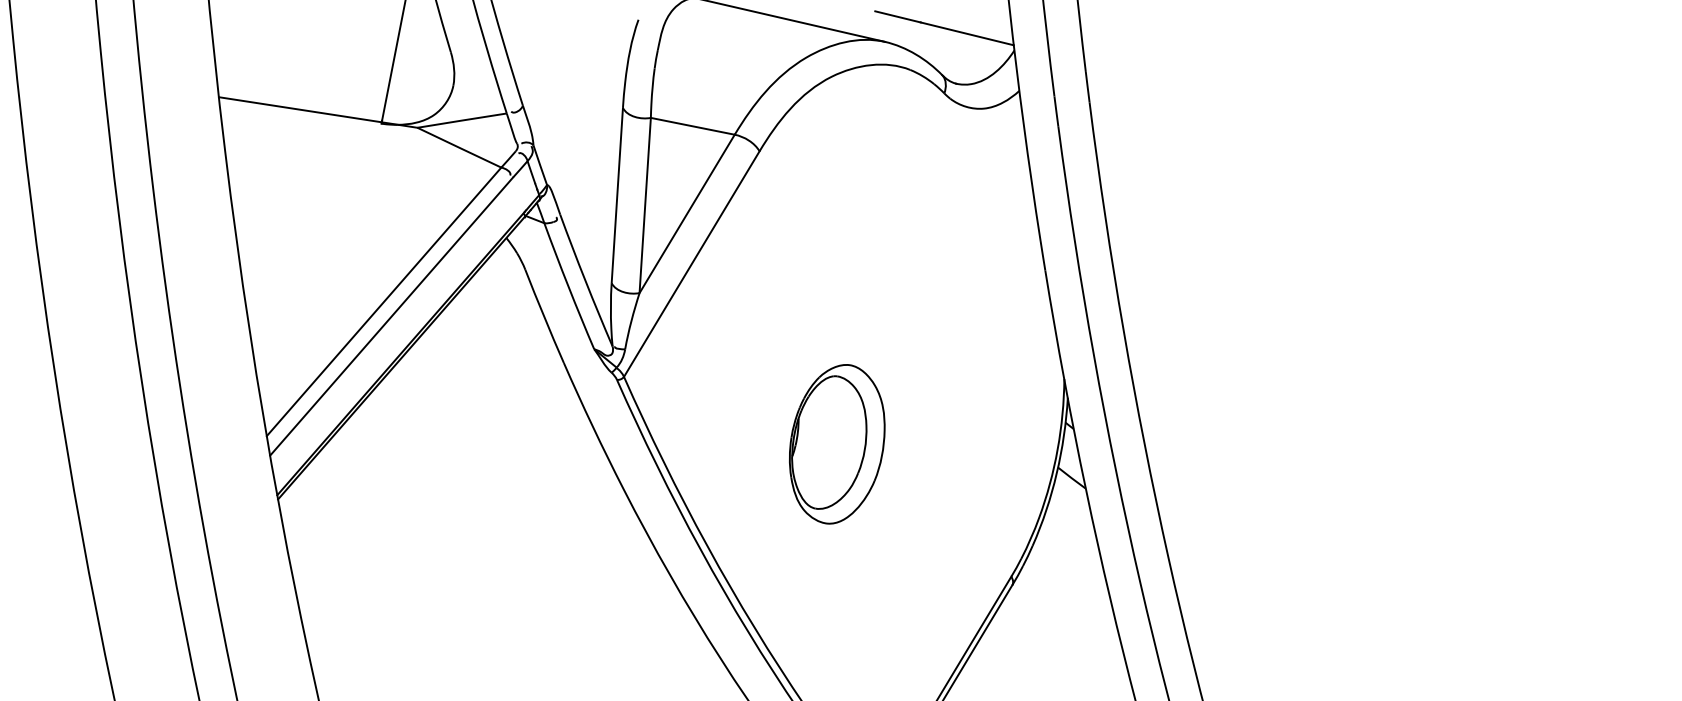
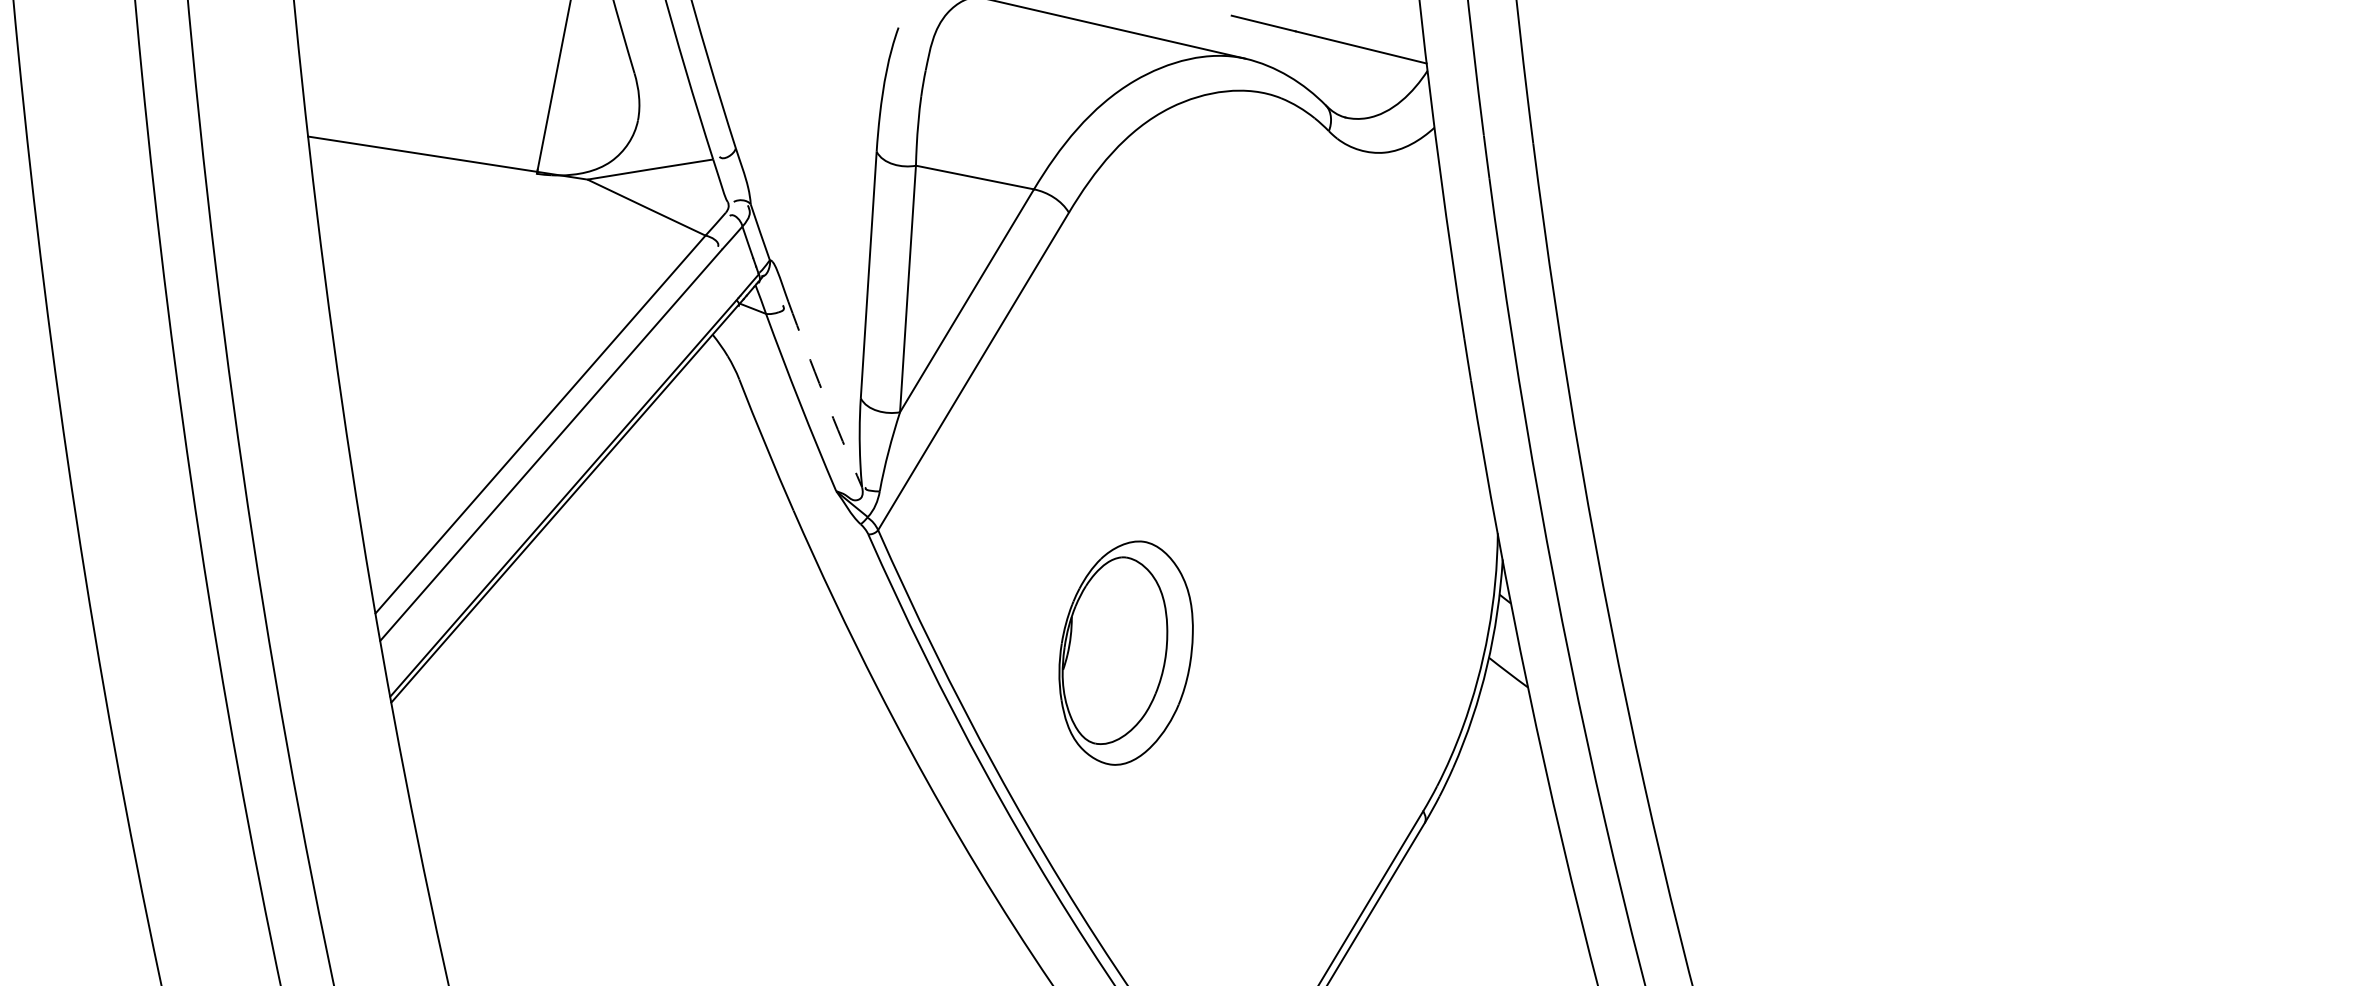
arc: (585, 280) -> (823, 394), solid -> dashed
part: (837, 444) -> (1126, 653), moved

